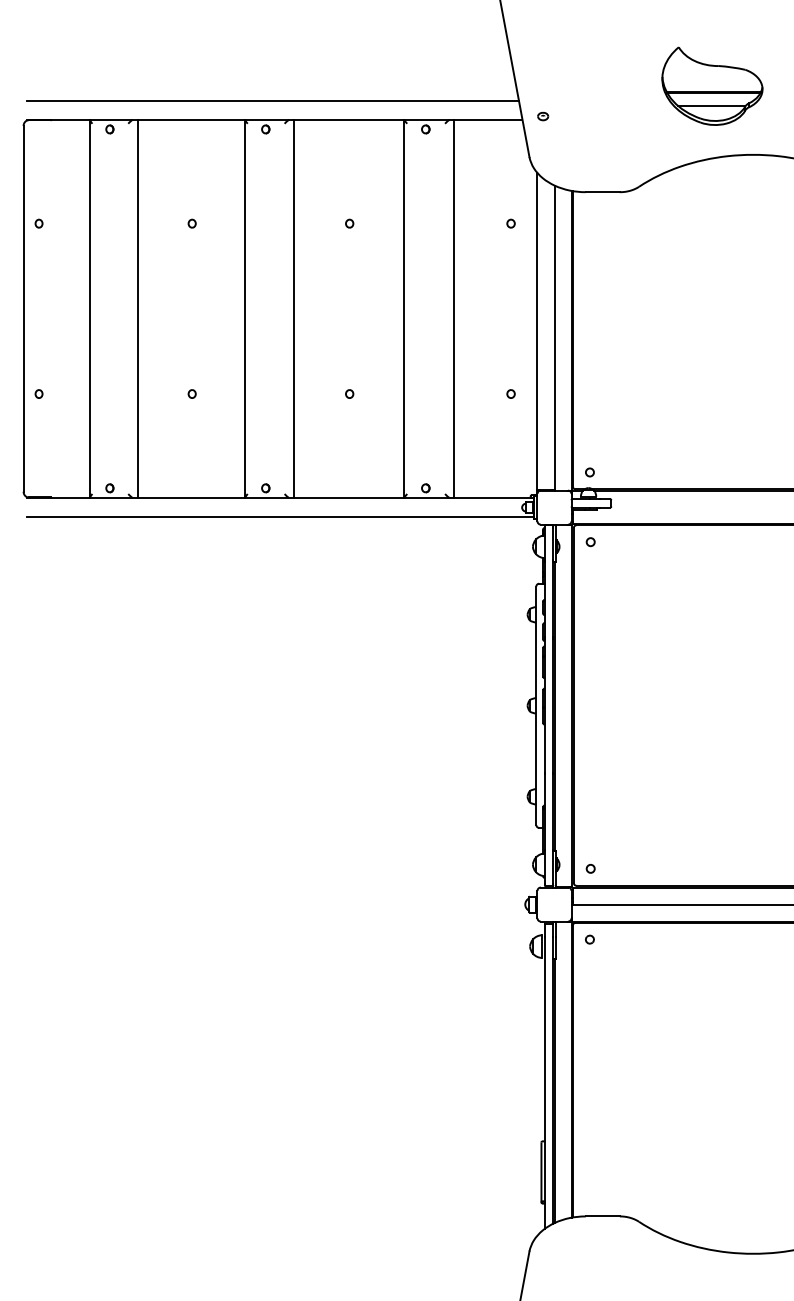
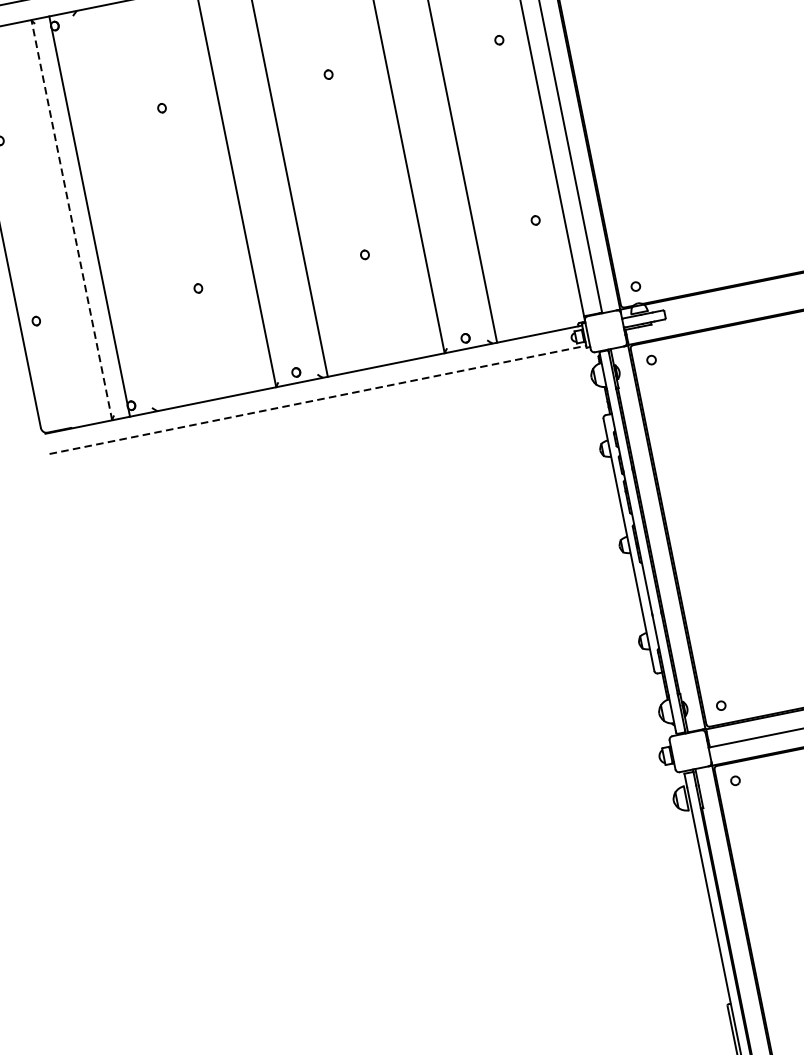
line: (89, 308) -> (71, 219), solid -> dashed
line: (137, 308) -> (89, 216), moved
line: (280, 517) -> (318, 400), solid -> dashed

